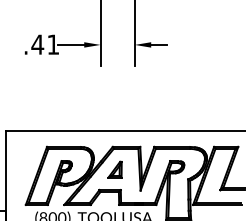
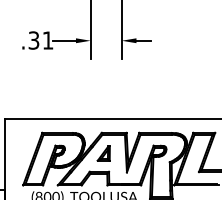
text: (37, 44) -> (33, 40), .41 -> .31

